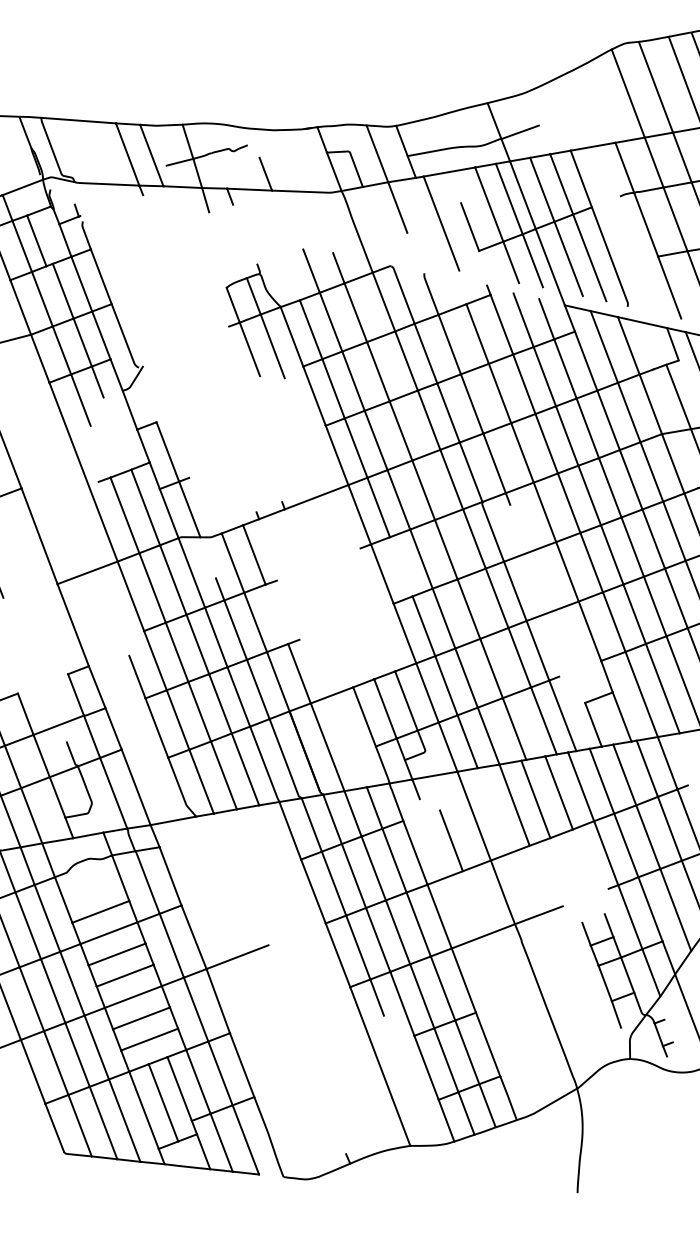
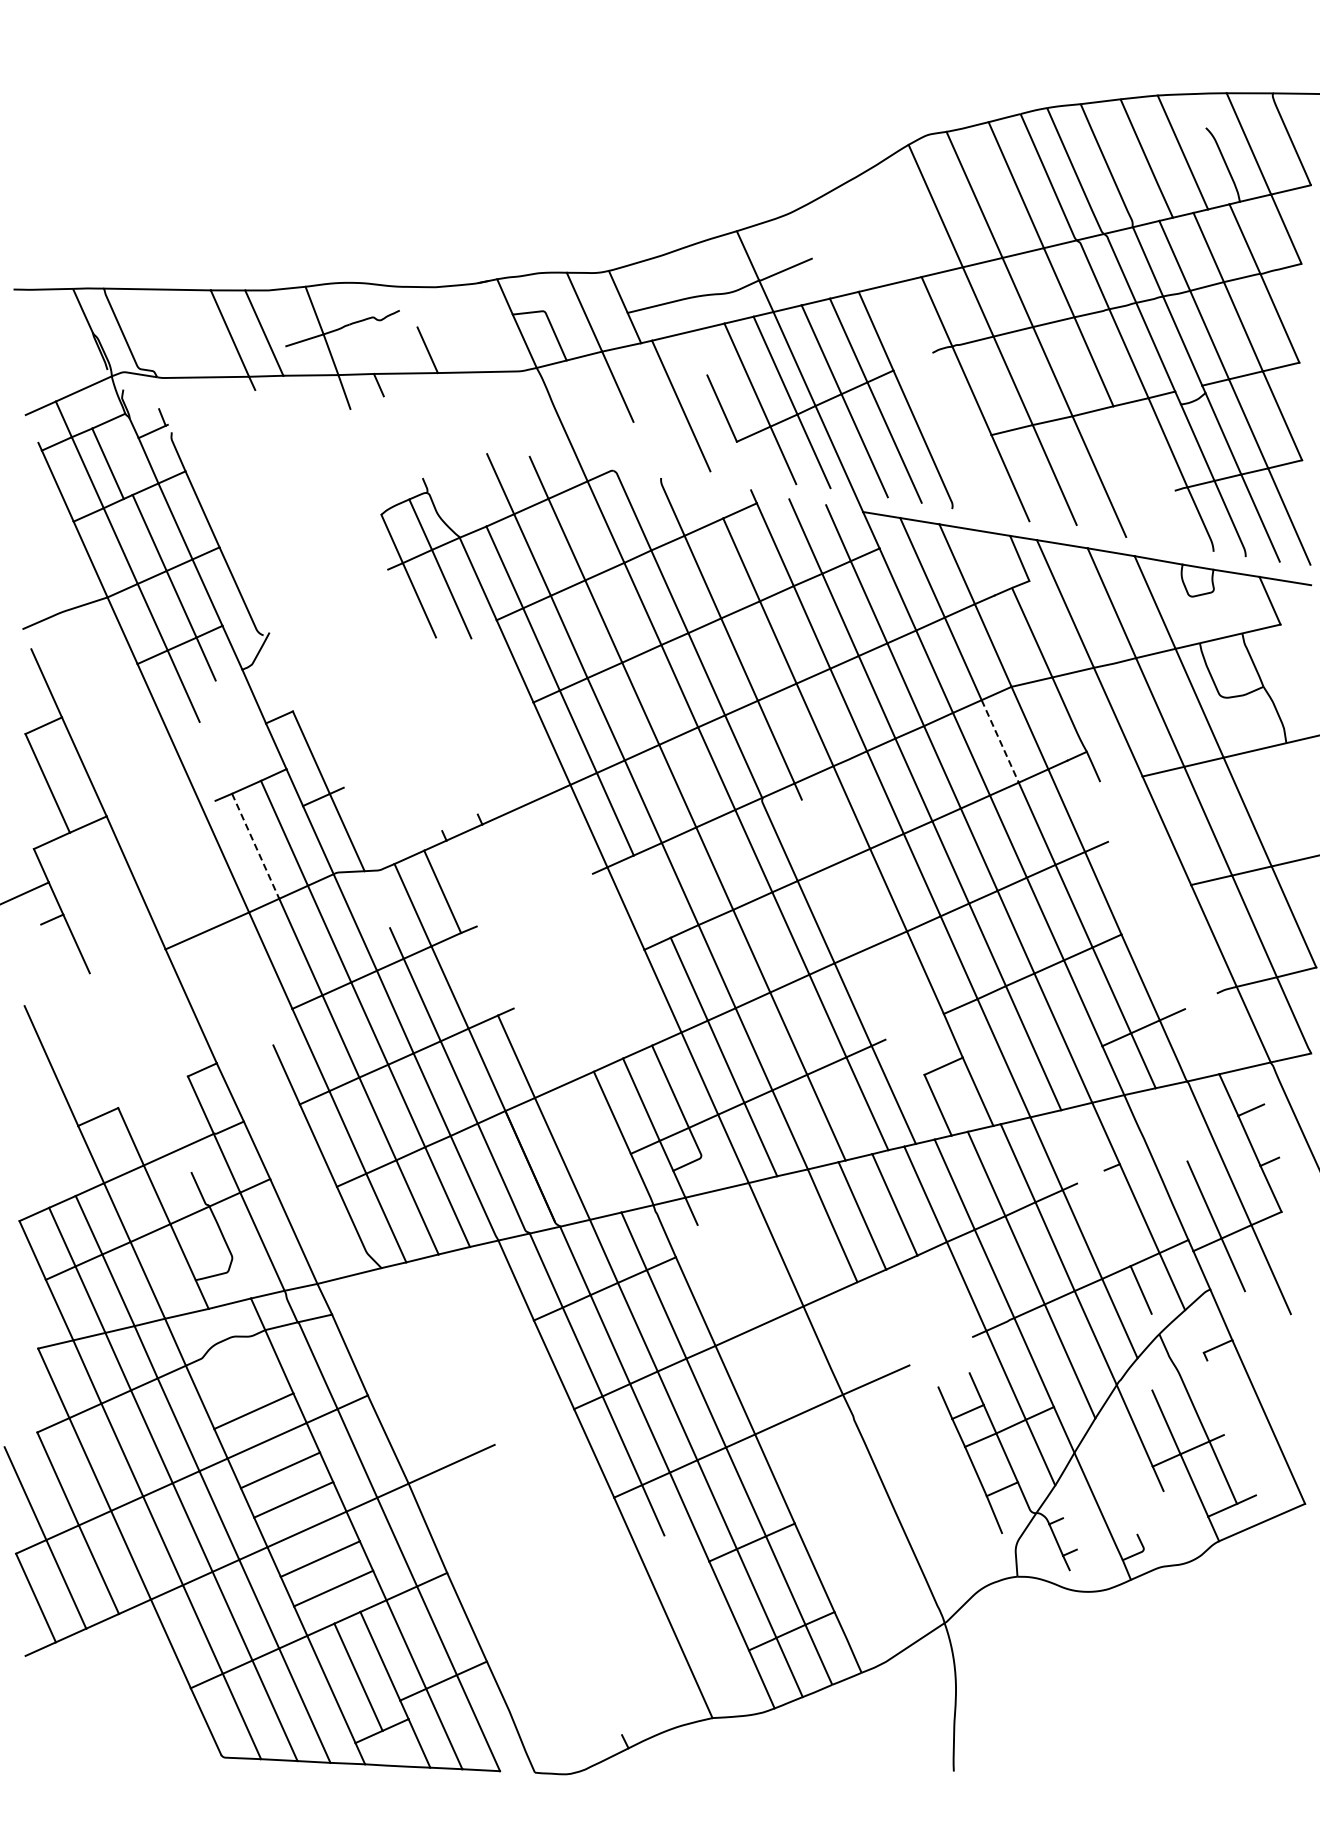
line: (652, 472) -> (1000, 741), solid -> dashed
line: (124, 515) -> (255, 846), solid -> dashed
line: (451, 840) -> (745, 1281), removed

